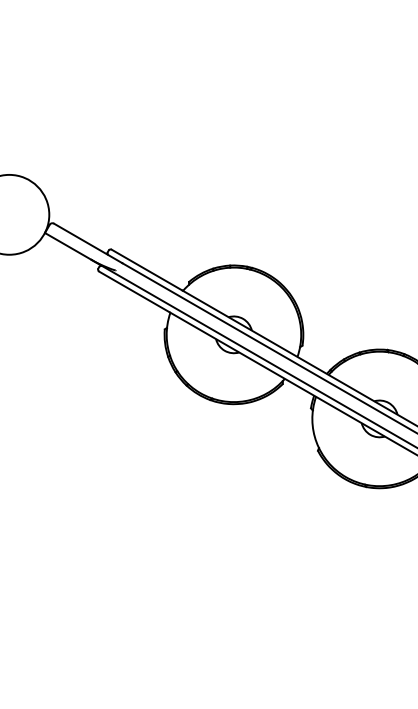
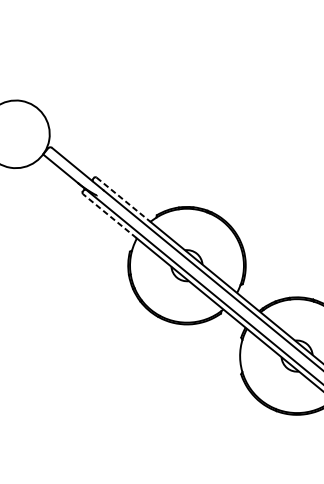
line: (147, 270) -> (123, 199), solid -> dashed
line: (134, 292) -> (109, 216), solid -> dashed

